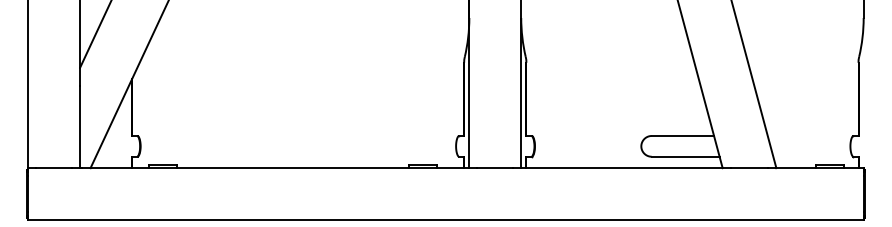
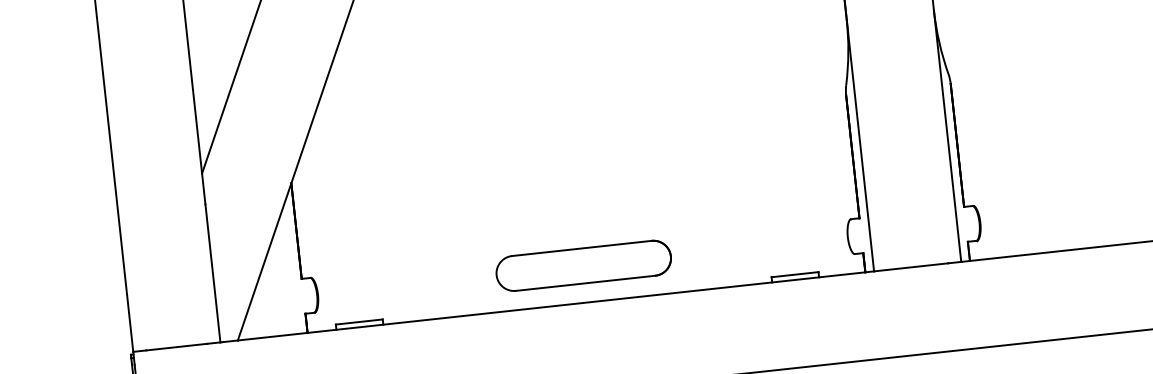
part: (298, 146) -> (583, 266), added

